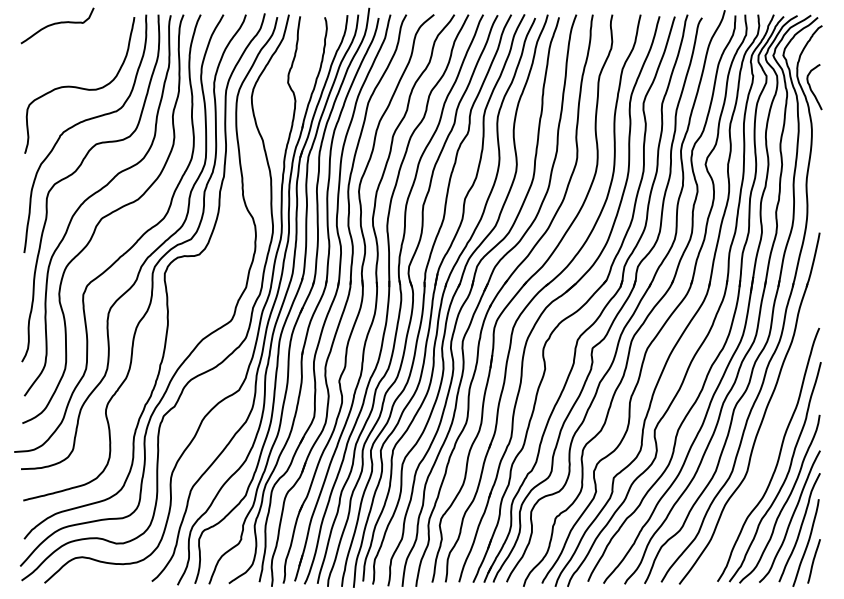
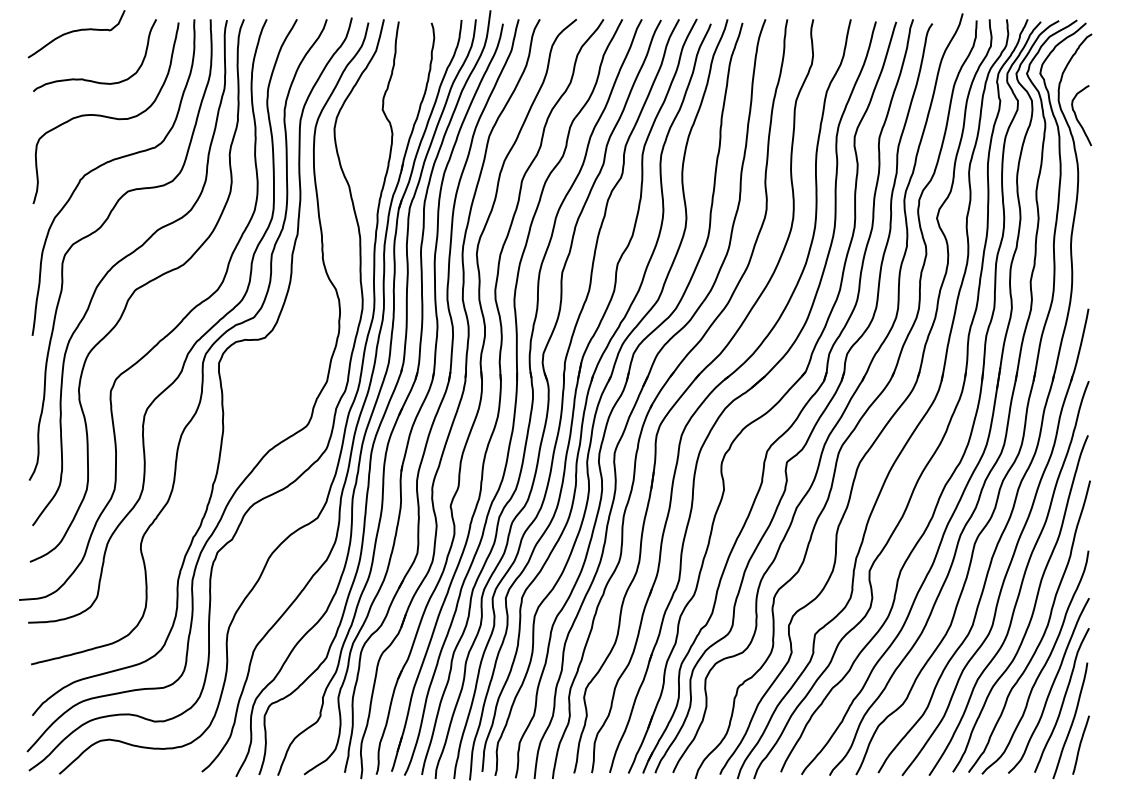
curve: (66, 59) -> (88, 79), added
curve: (769, 437) -> (1021, 580), added

